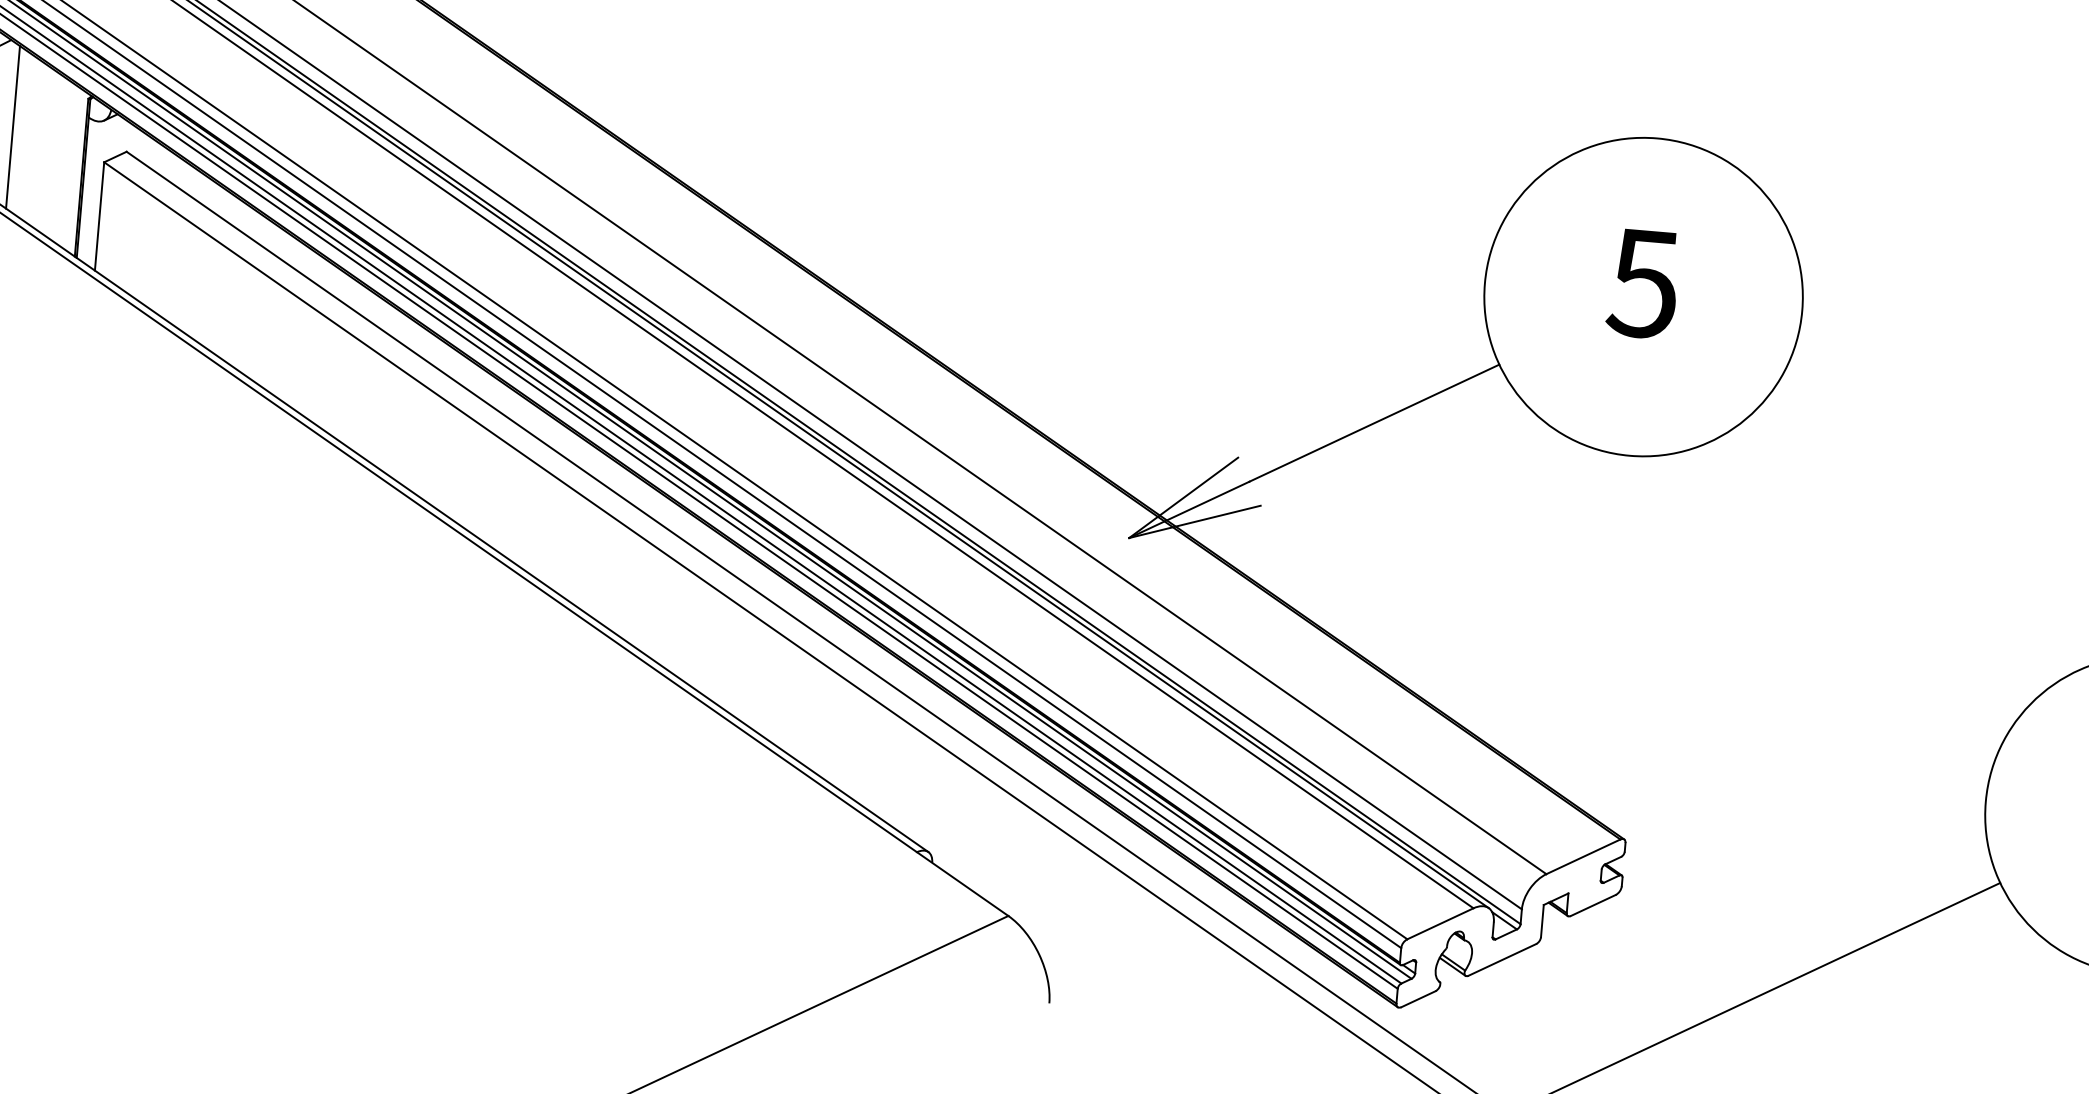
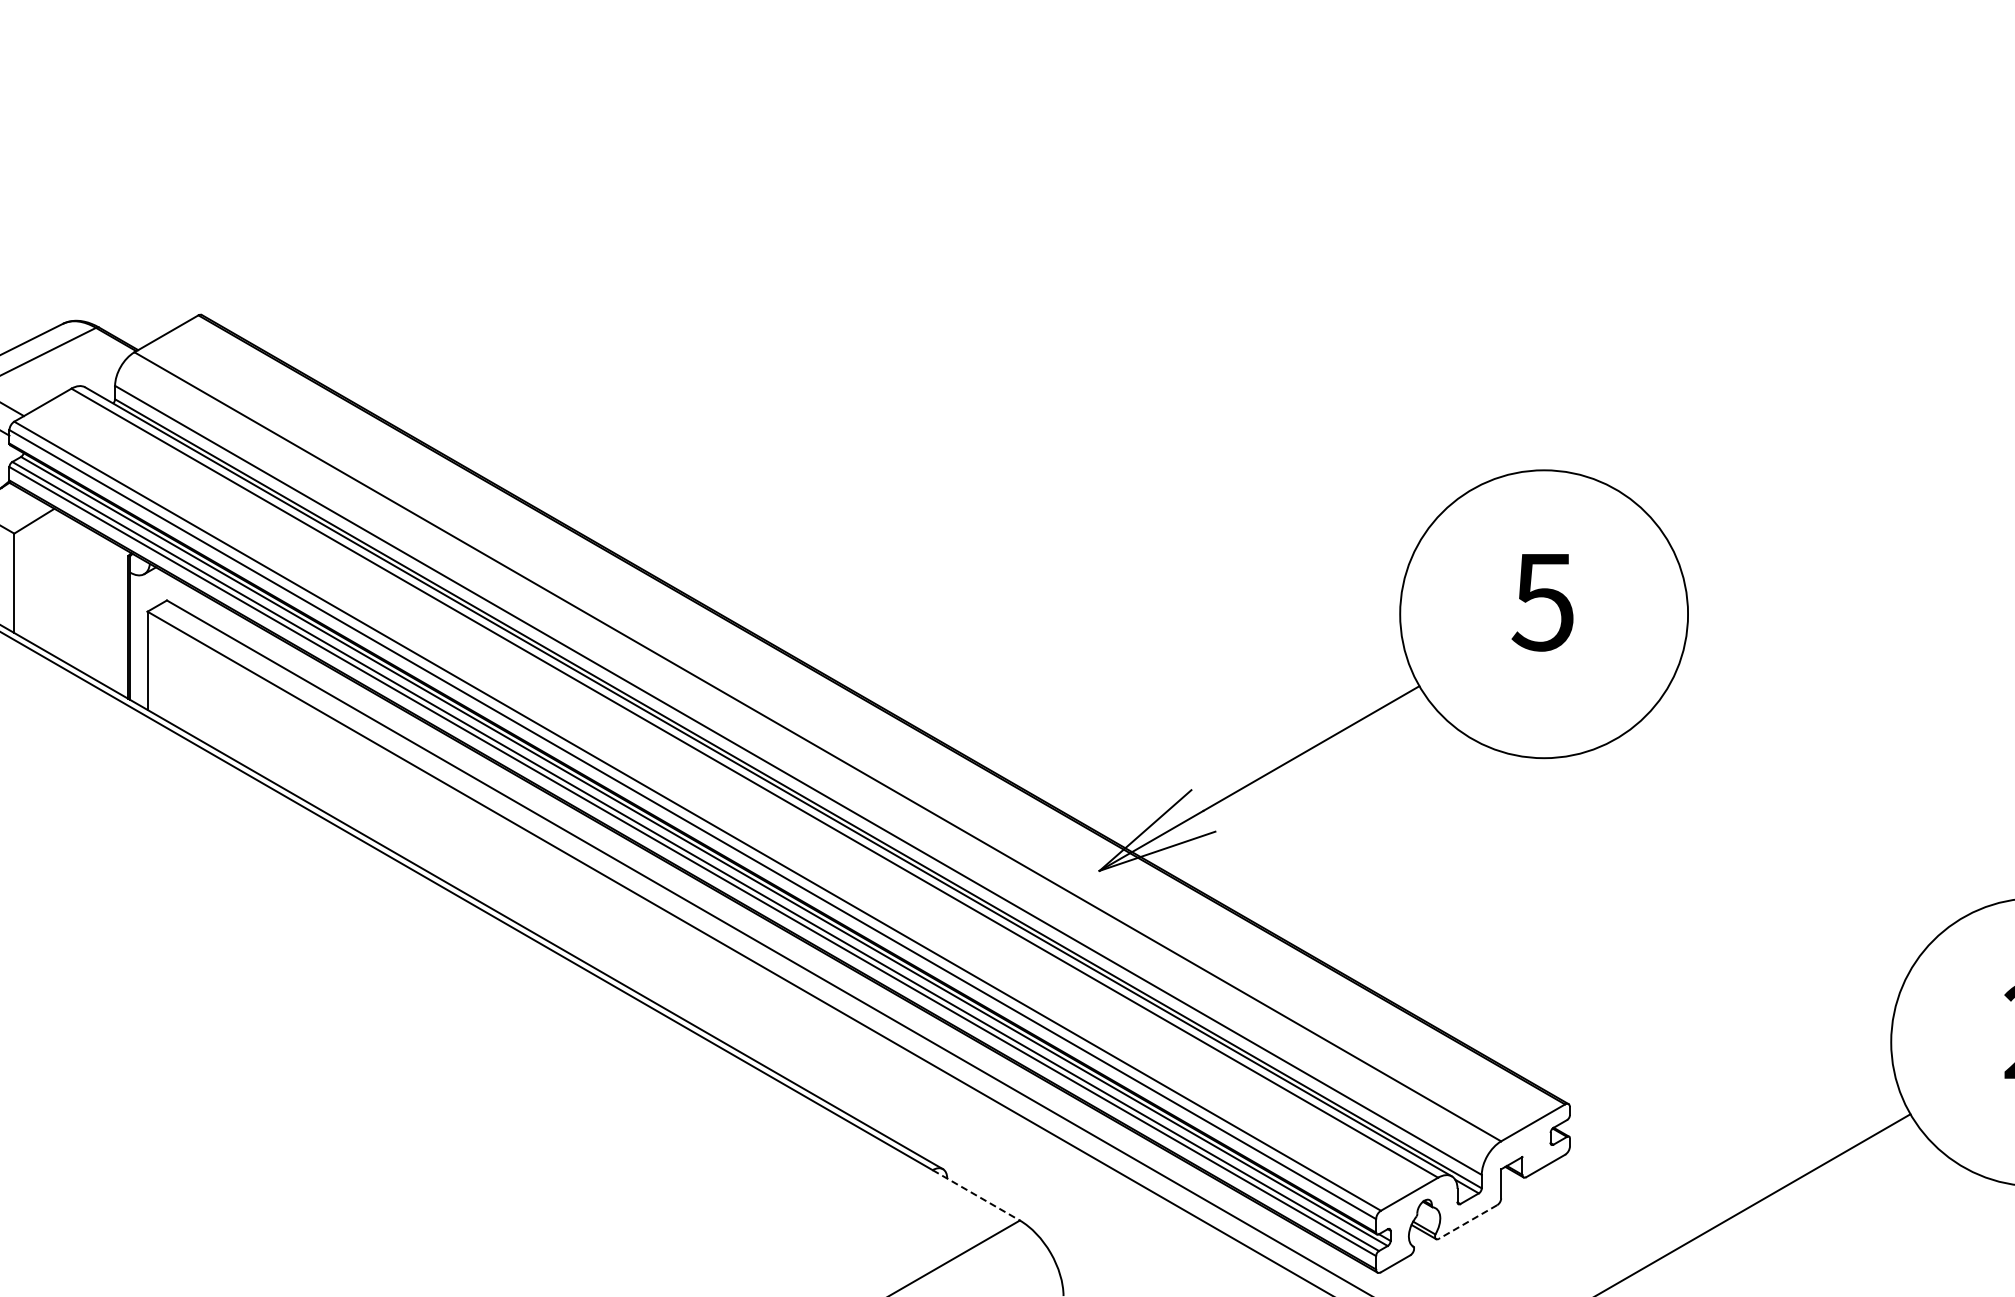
line: (12, 126) -> (62, 586), removed
line: (962, 884) -> (976, 1195), solid -> dashed
line: (1502, 960) -> (1468, 1222), solid -> dashed

